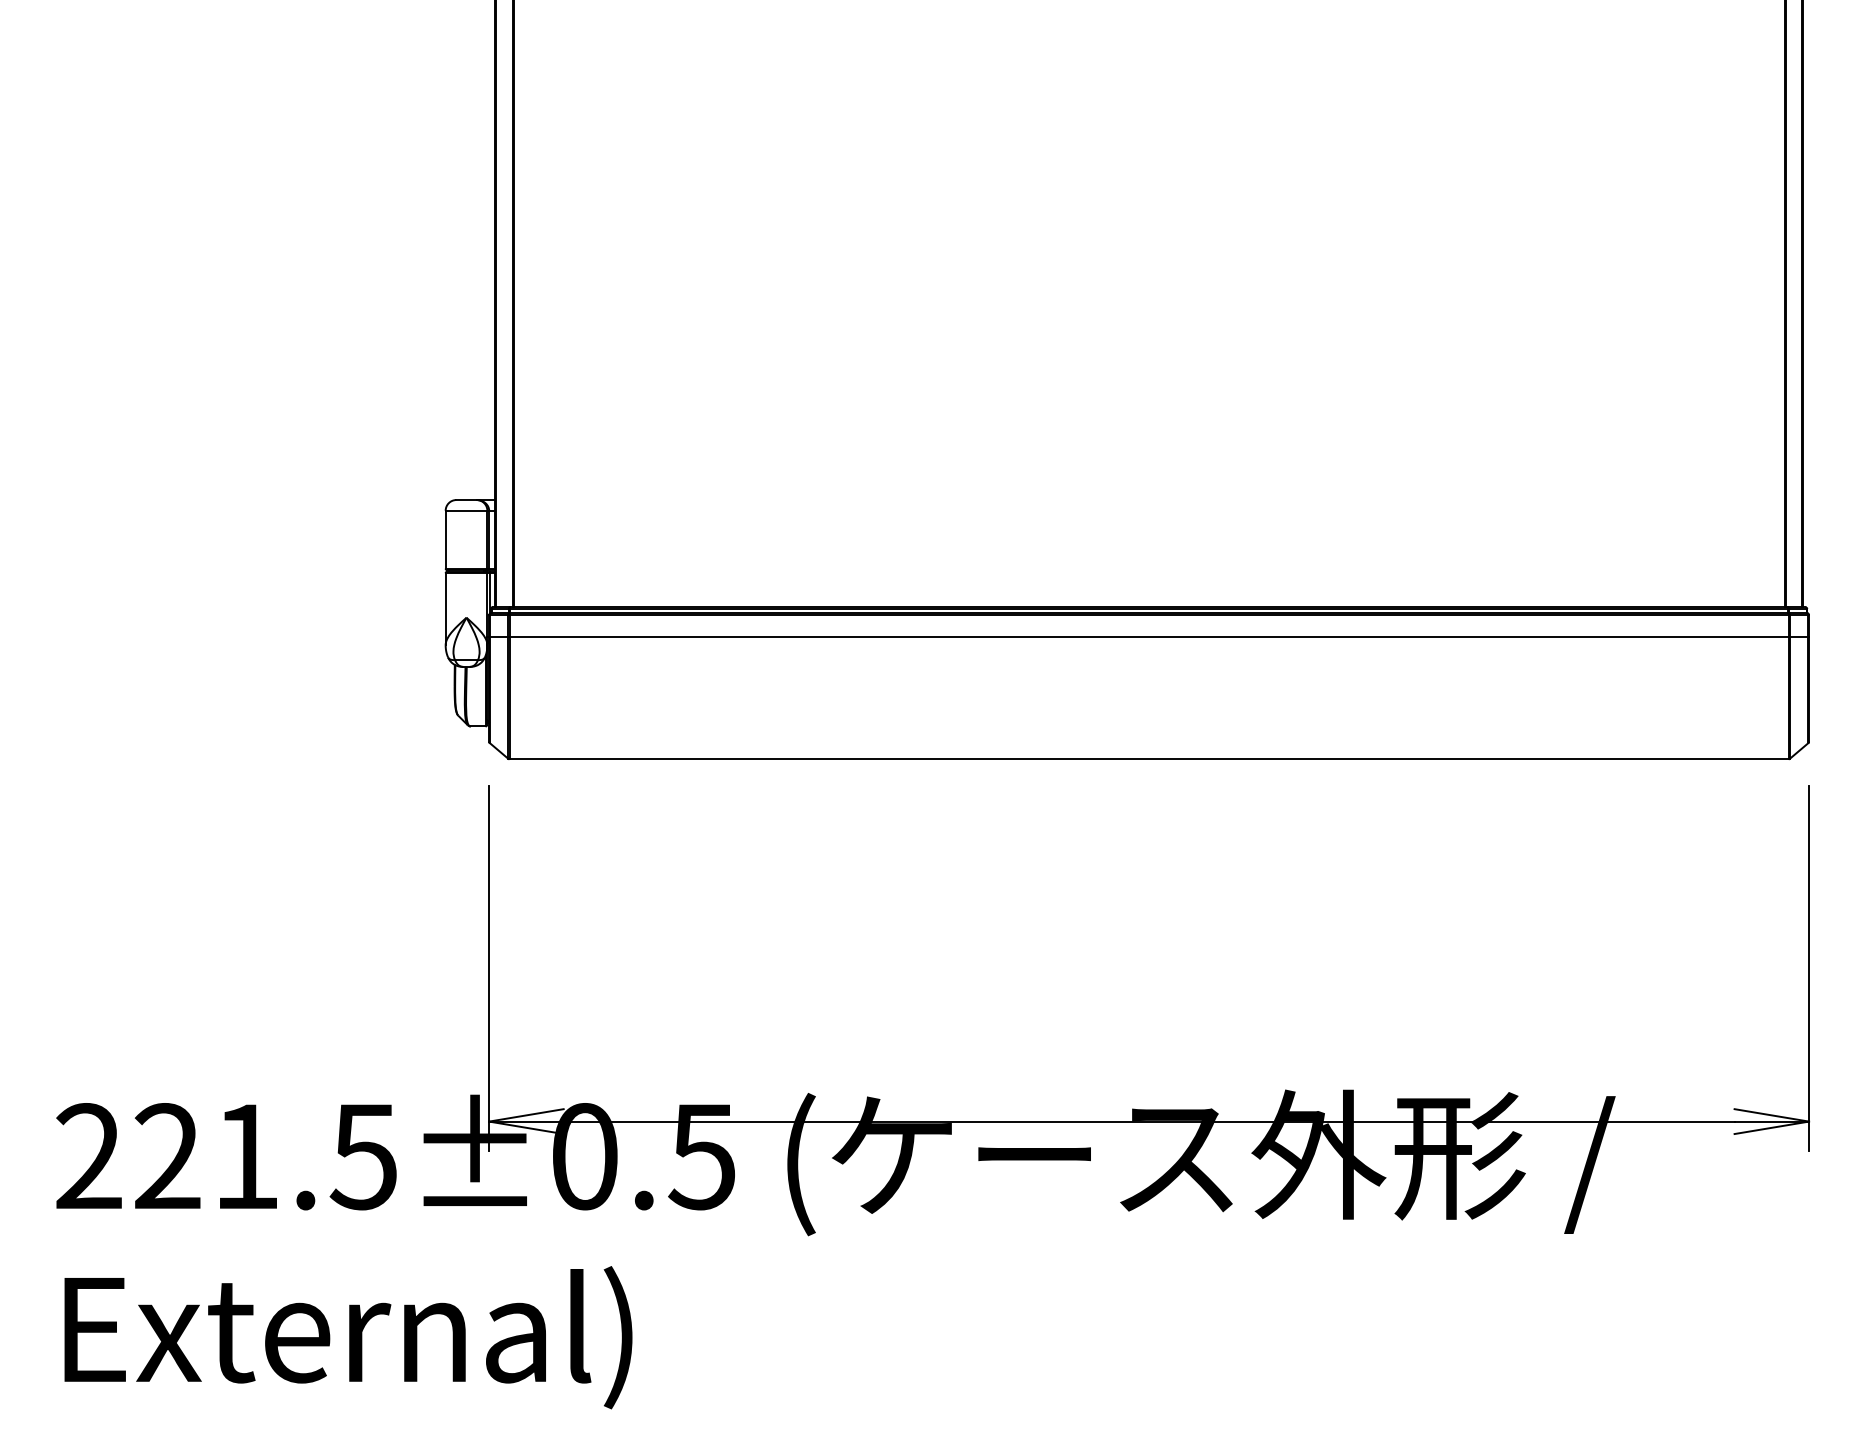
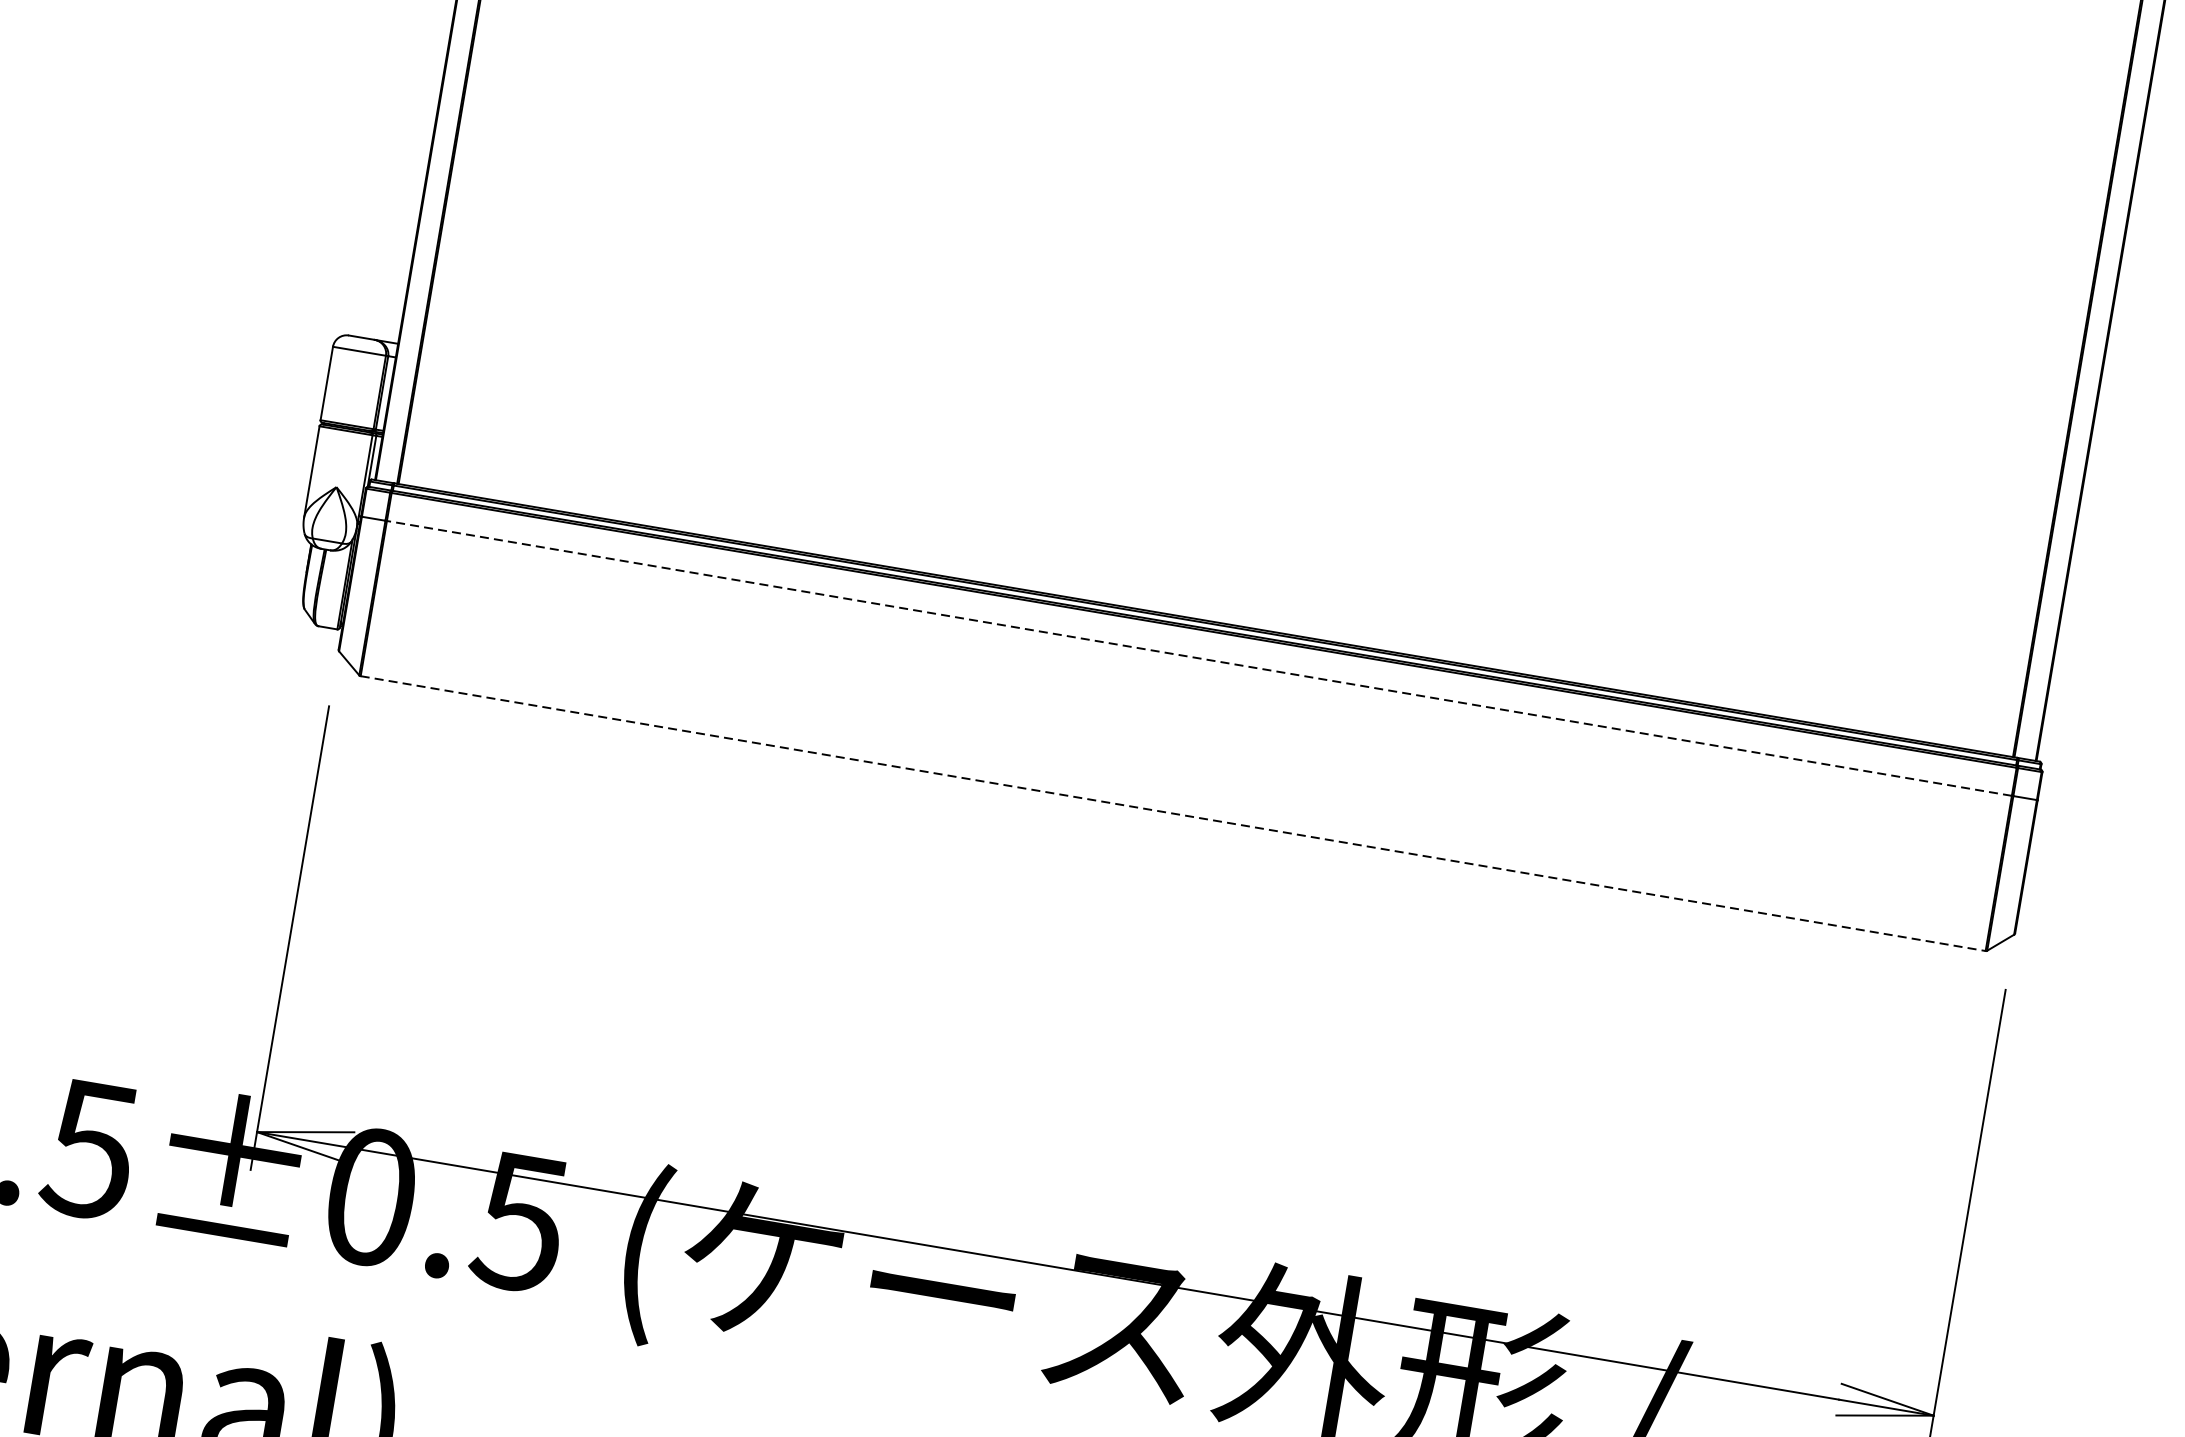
line: (1149, 637) -> (1199, 659), solid -> dashed
line: (1149, 759) -> (1173, 813), solid -> dashed

